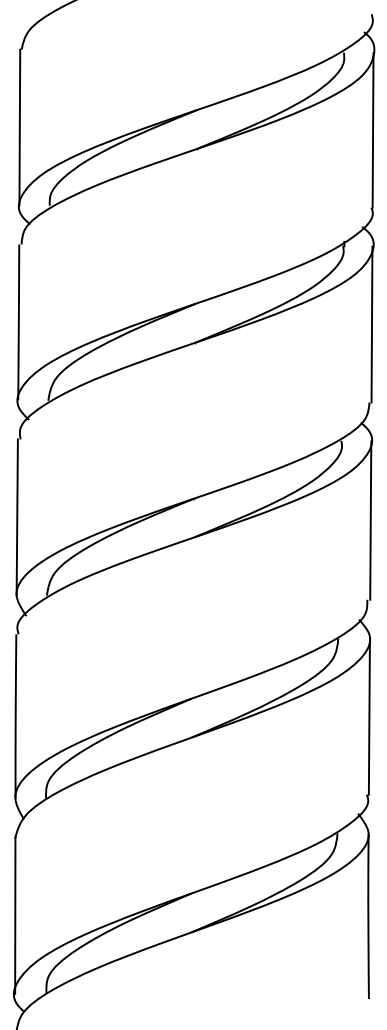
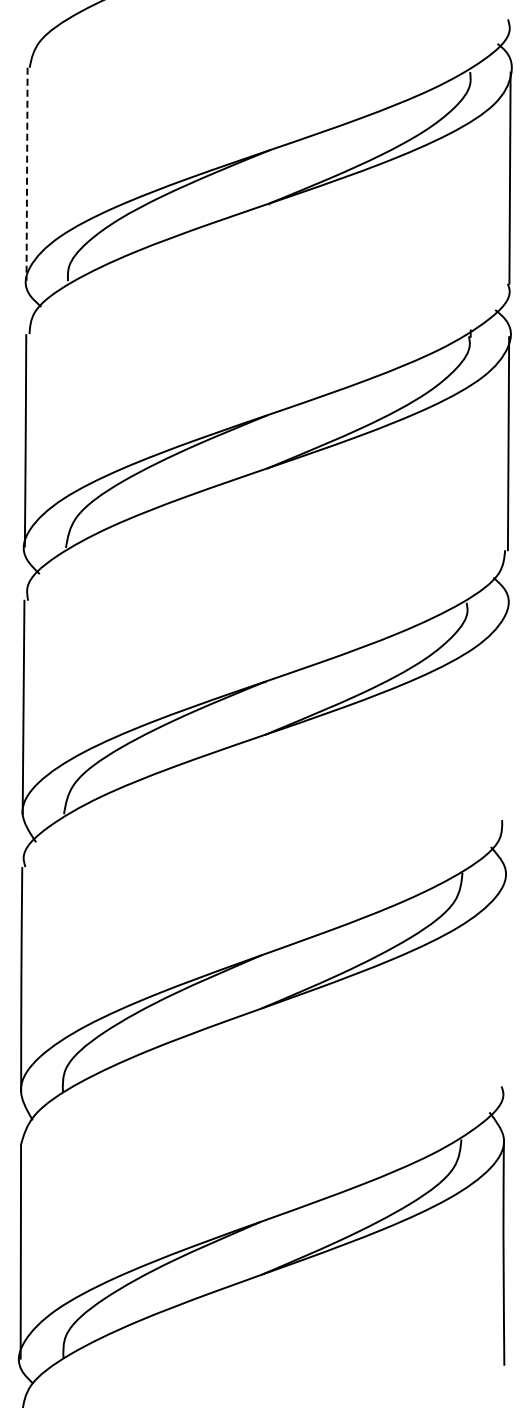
line: (20, 127) -> (27, 174), solid -> dashed
line: (370, 520) -> (506, 711), removed
line: (369, 716) -> (504, 979), removed

